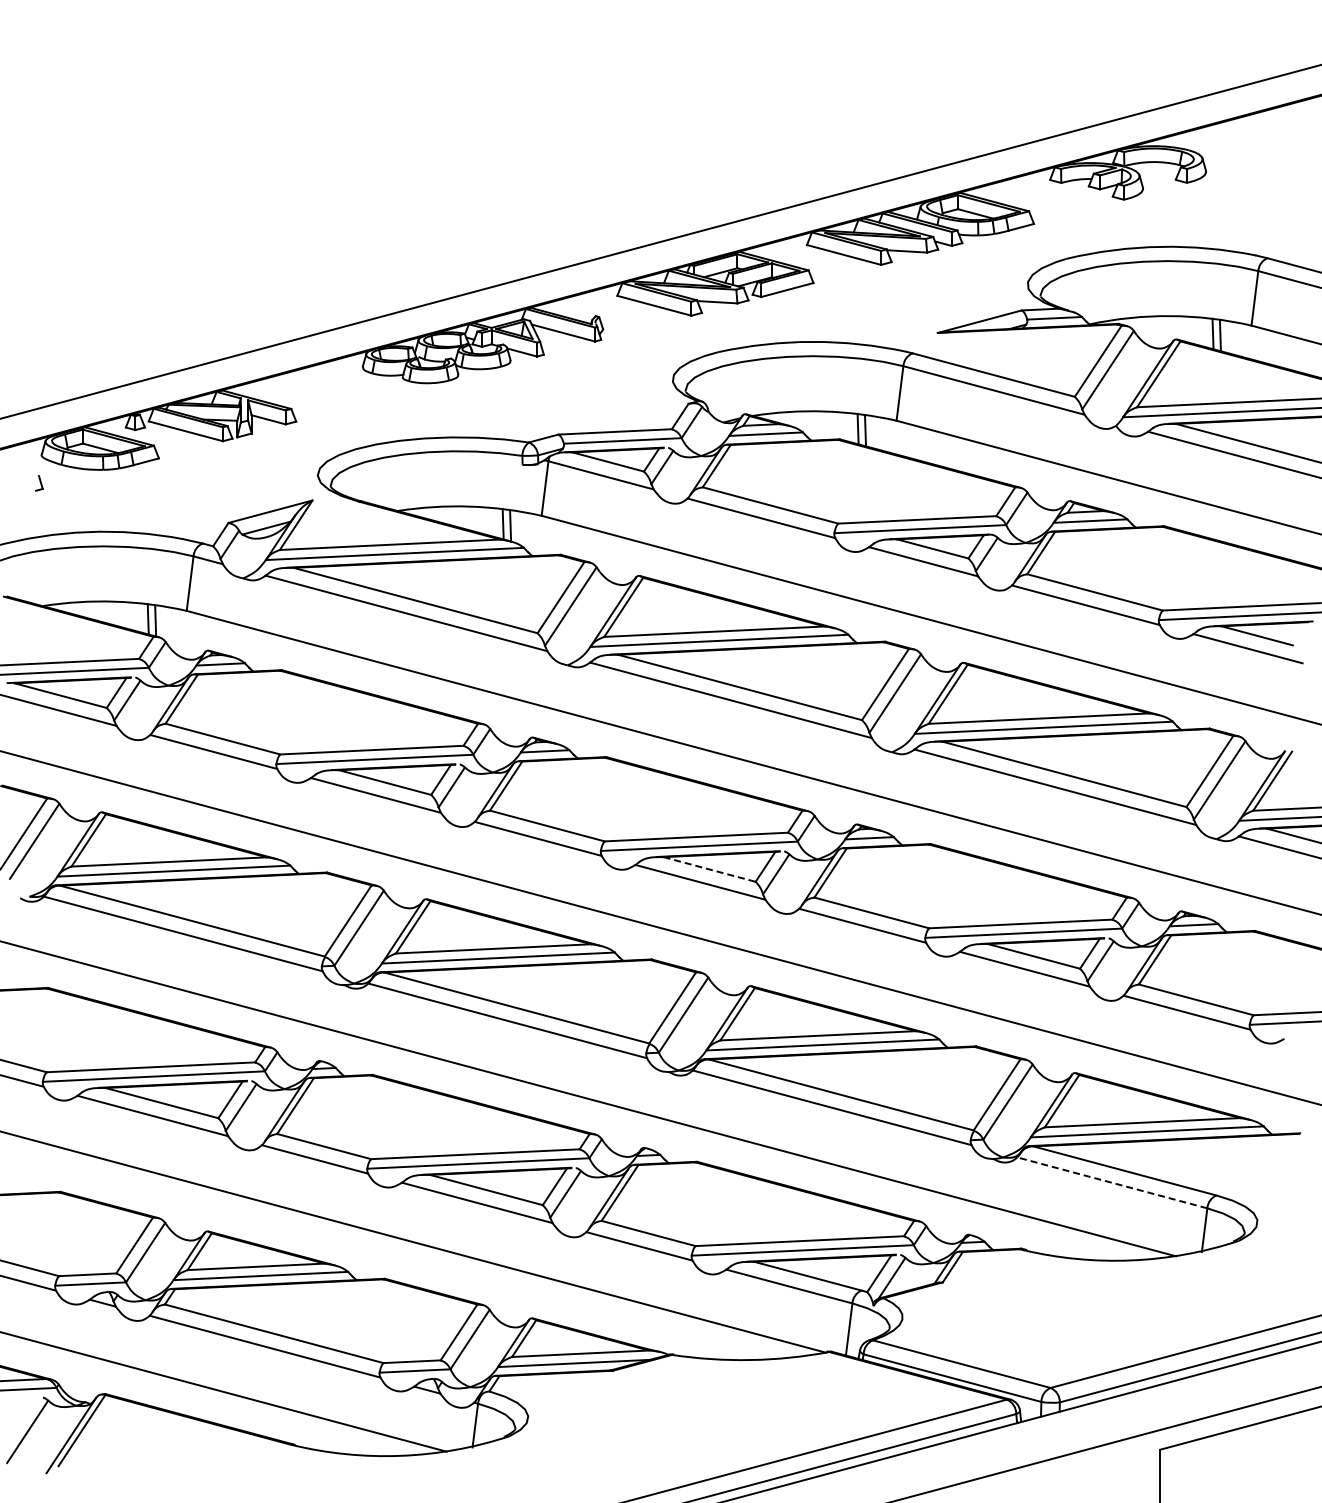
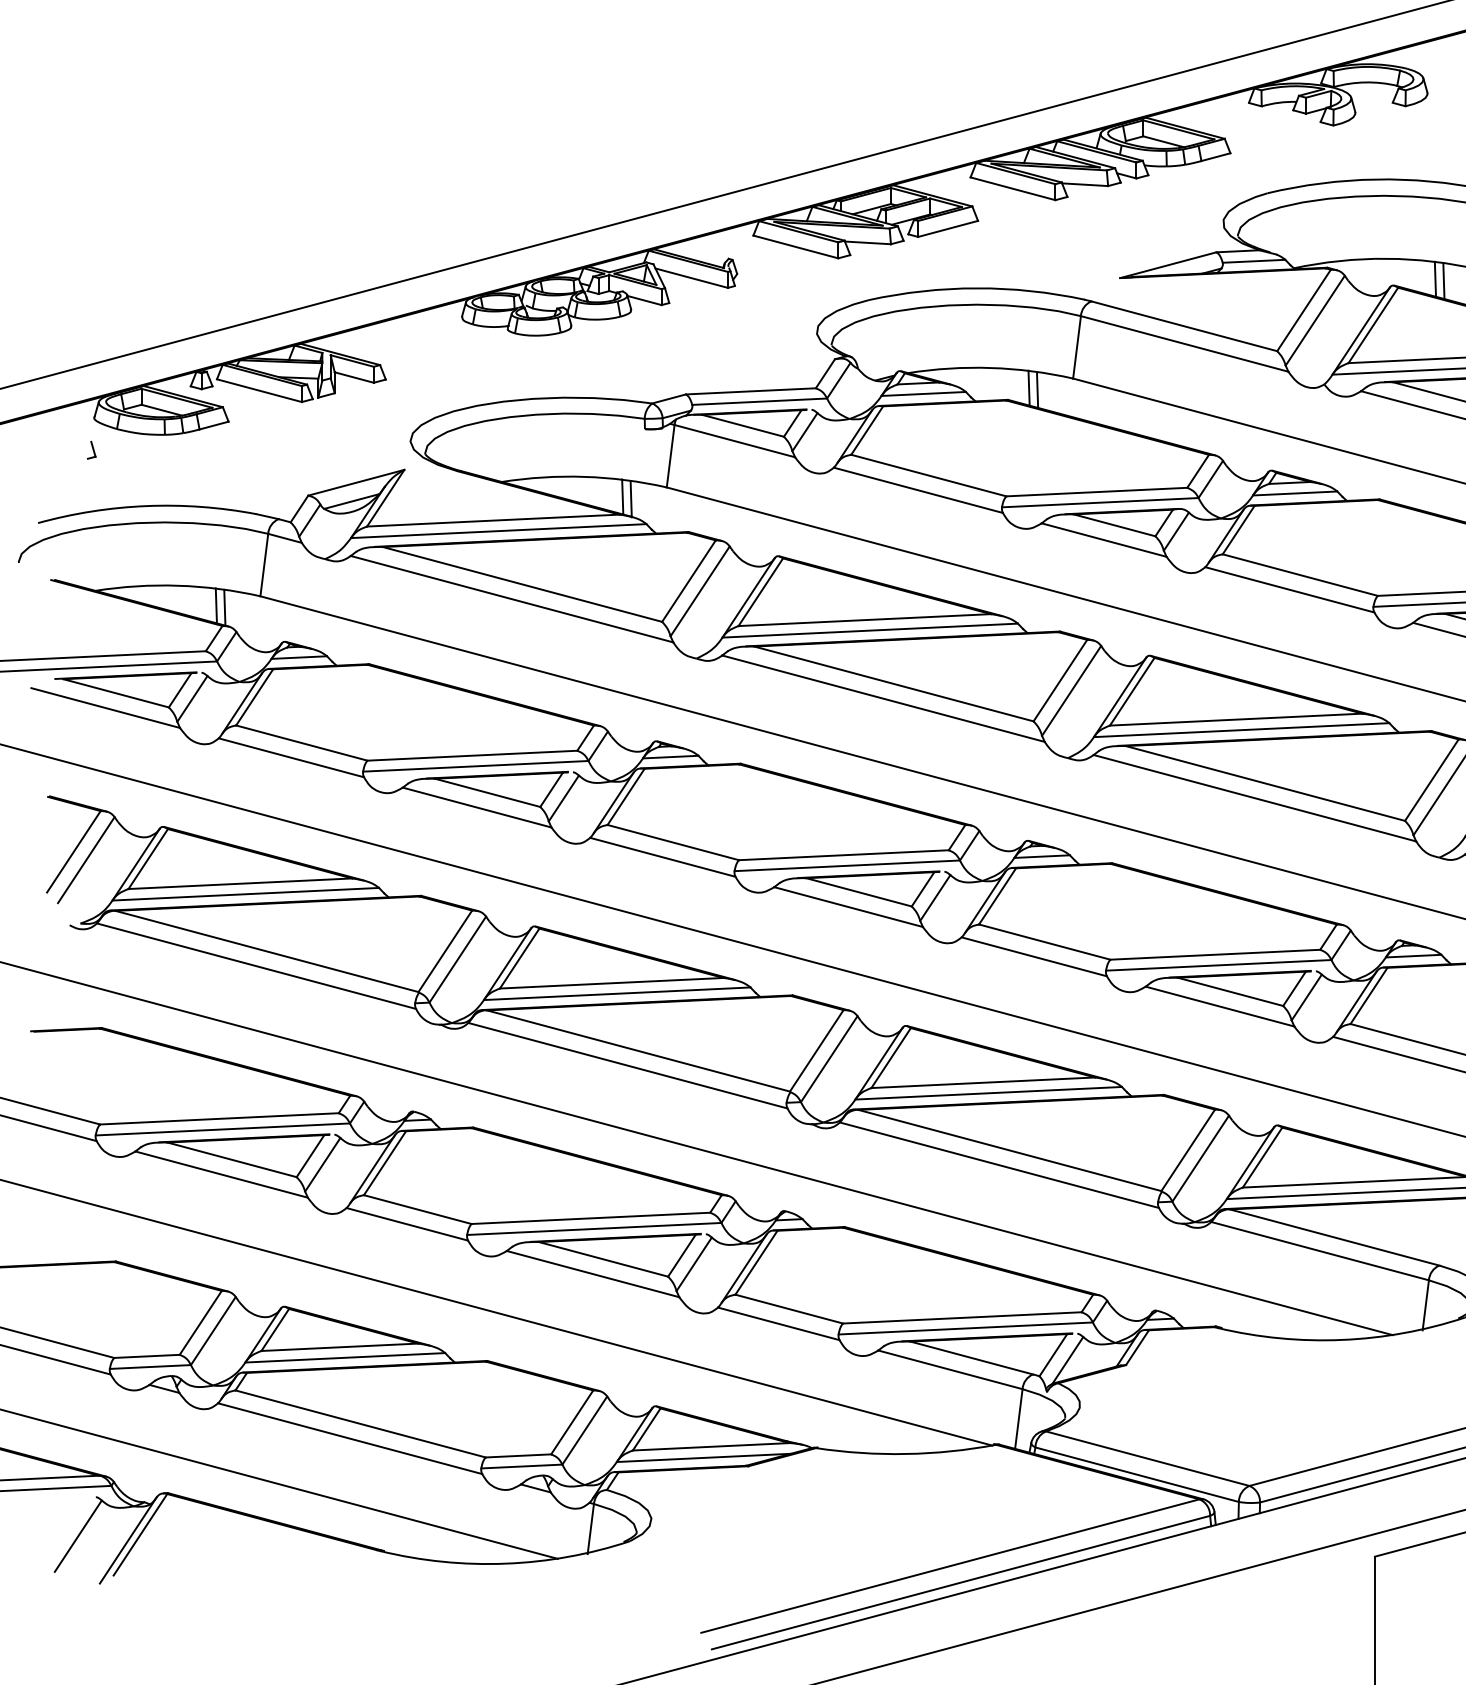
line: (709, 869) -> (858, 892), dashed -> solid
line: (1111, 1182) -> (1319, 1250), dashed -> solid

